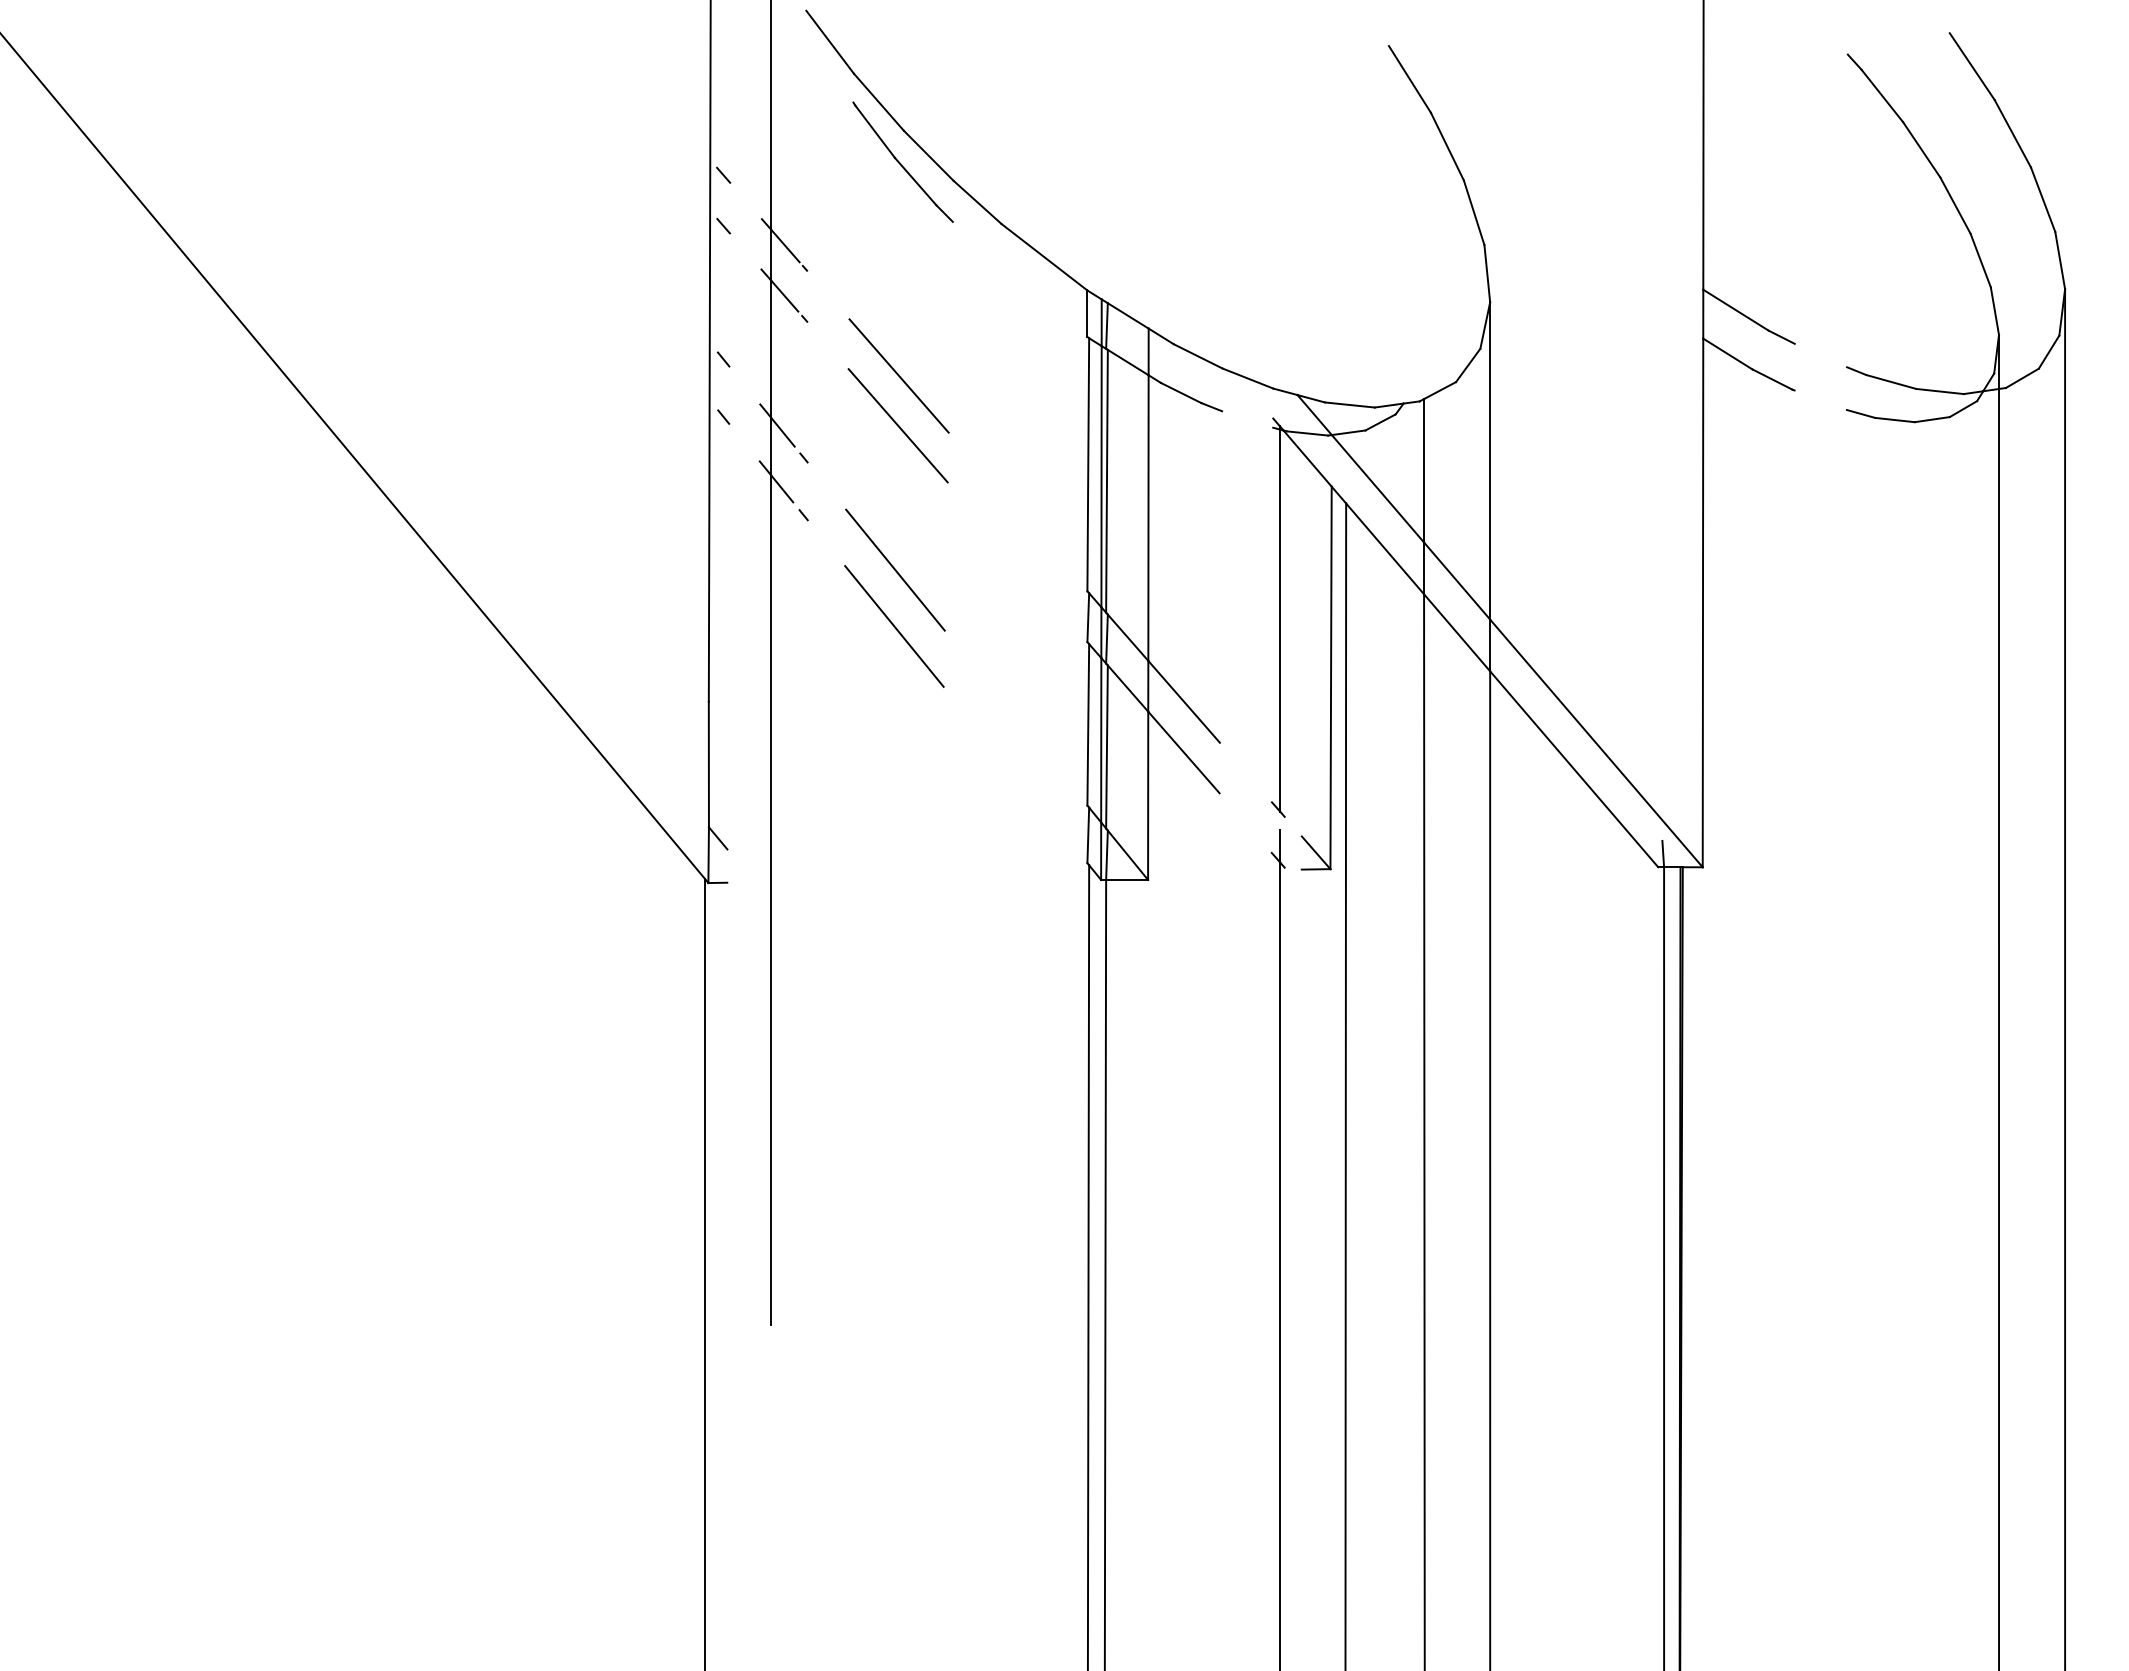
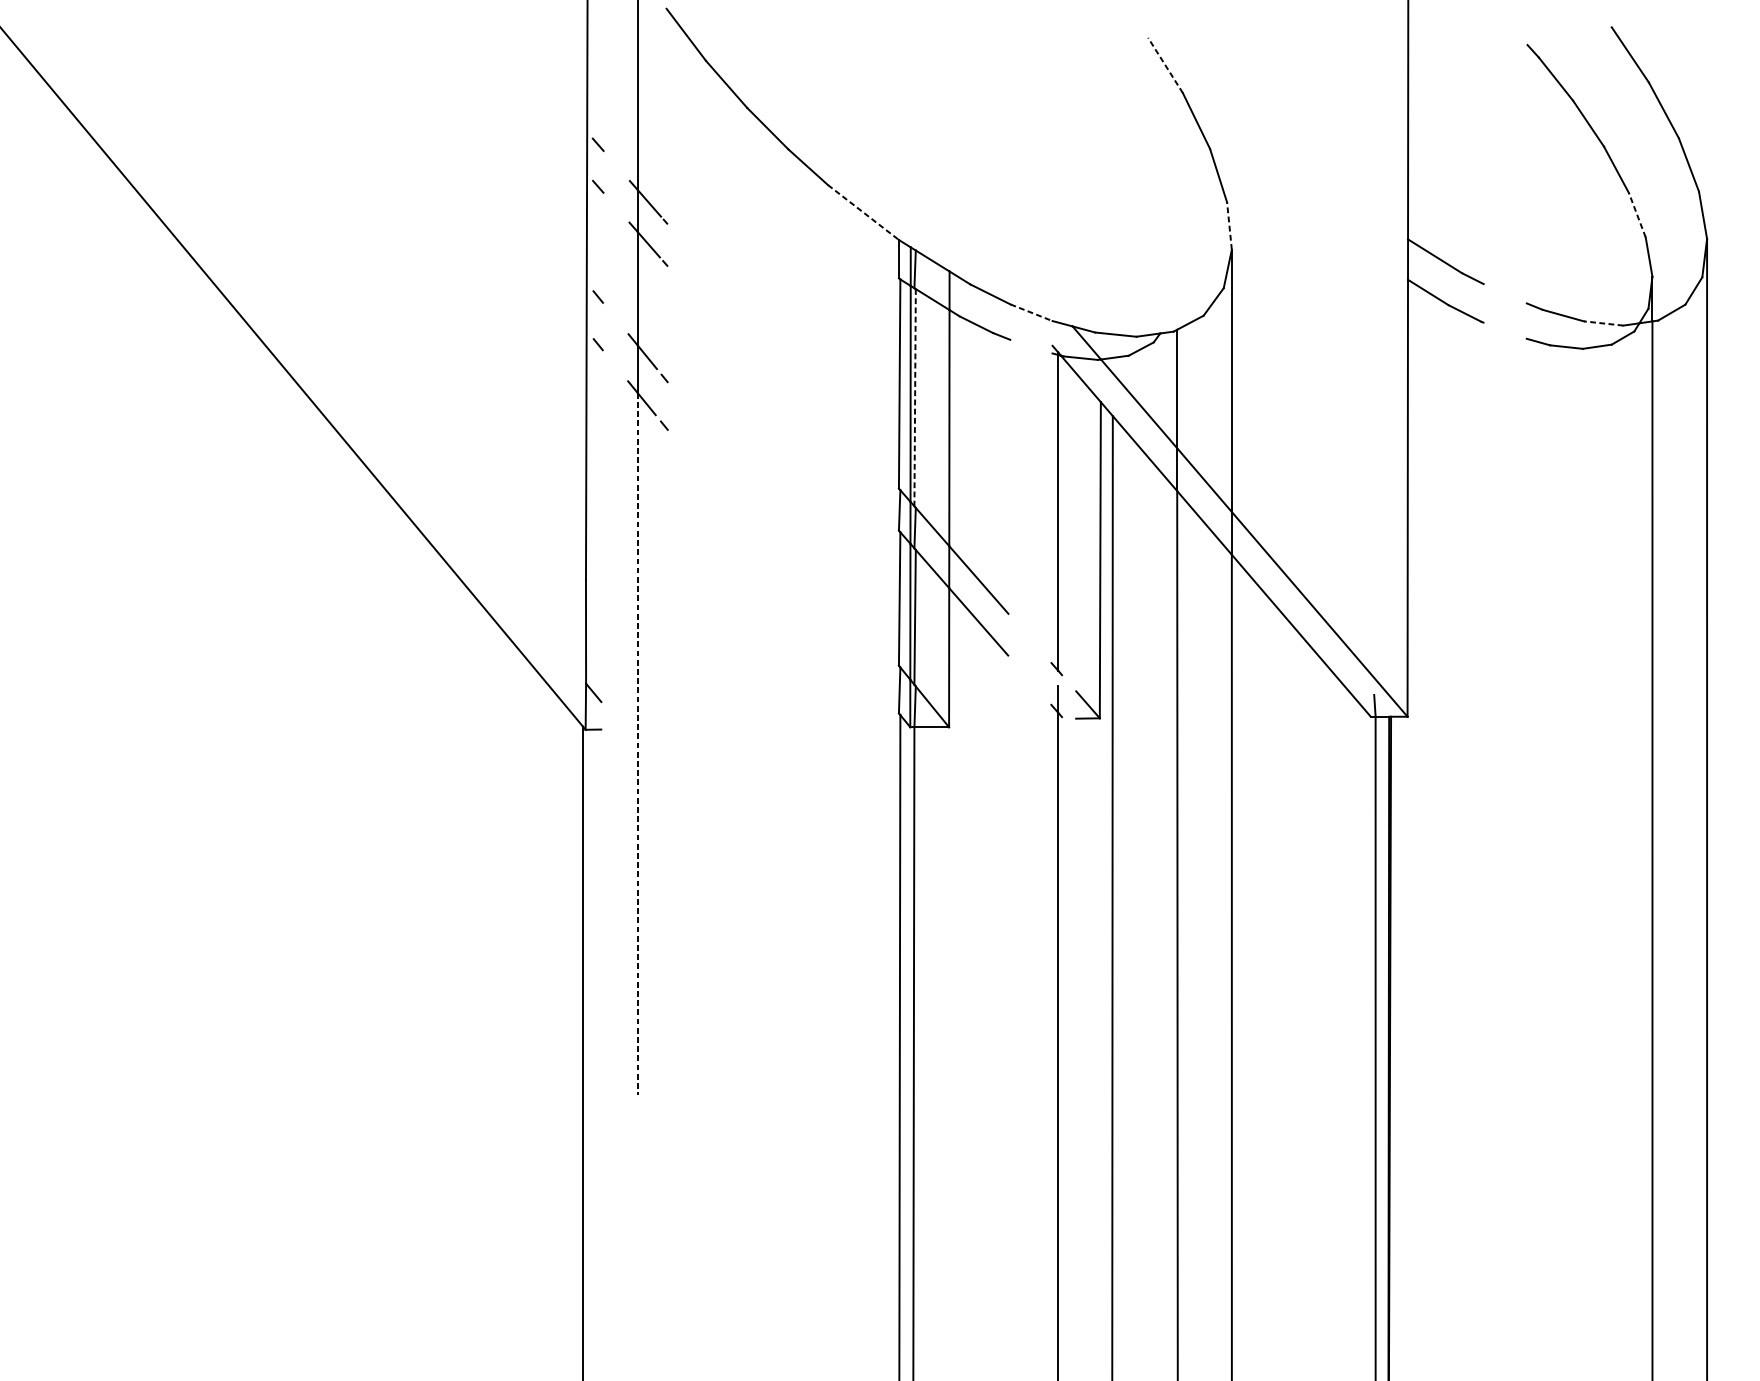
line: (1409, 79) -> (1165, 65), solid -> dashed
part: (902, 161) -> (746, 133), removed
line: (1044, 257) -> (863, 212), solid -> dashed
line: (1980, 260) -> (1637, 215), solid -> dashed
line: (1487, 273) -> (1229, 225), solid -> dashed
line: (898, 375) -> (742, 310), removed
line: (1248, 378) -> (1032, 312), solid -> dashed
line: (1940, 391) -> (1604, 323), solid -> dashed
line: (897, 425) -> (741, 351), removed
line: (1106, 481) -> (914, 397), solid -> dashed
line: (895, 569) -> (740, 470), removed
line: (894, 626) -> (739, 517), removed
line: (771, 900) -> (637, 744), solid -> dashed

